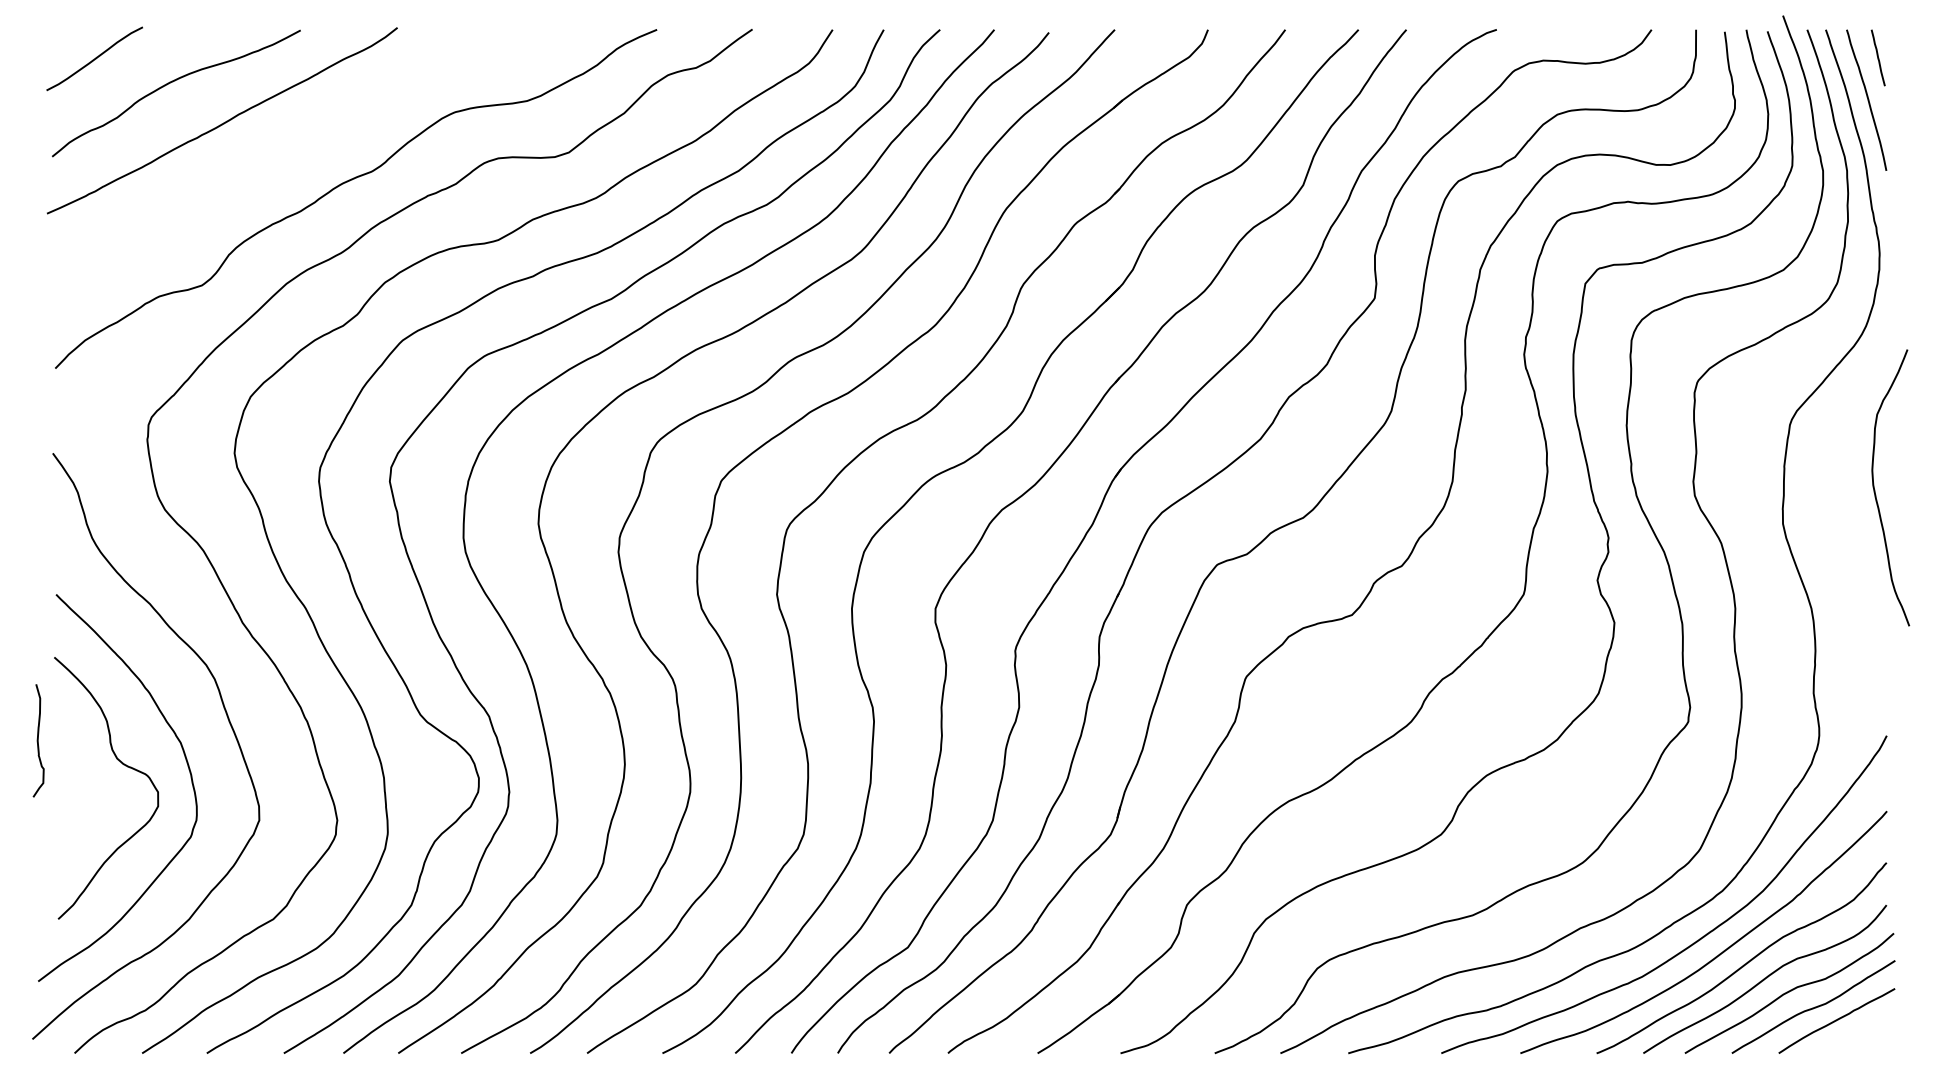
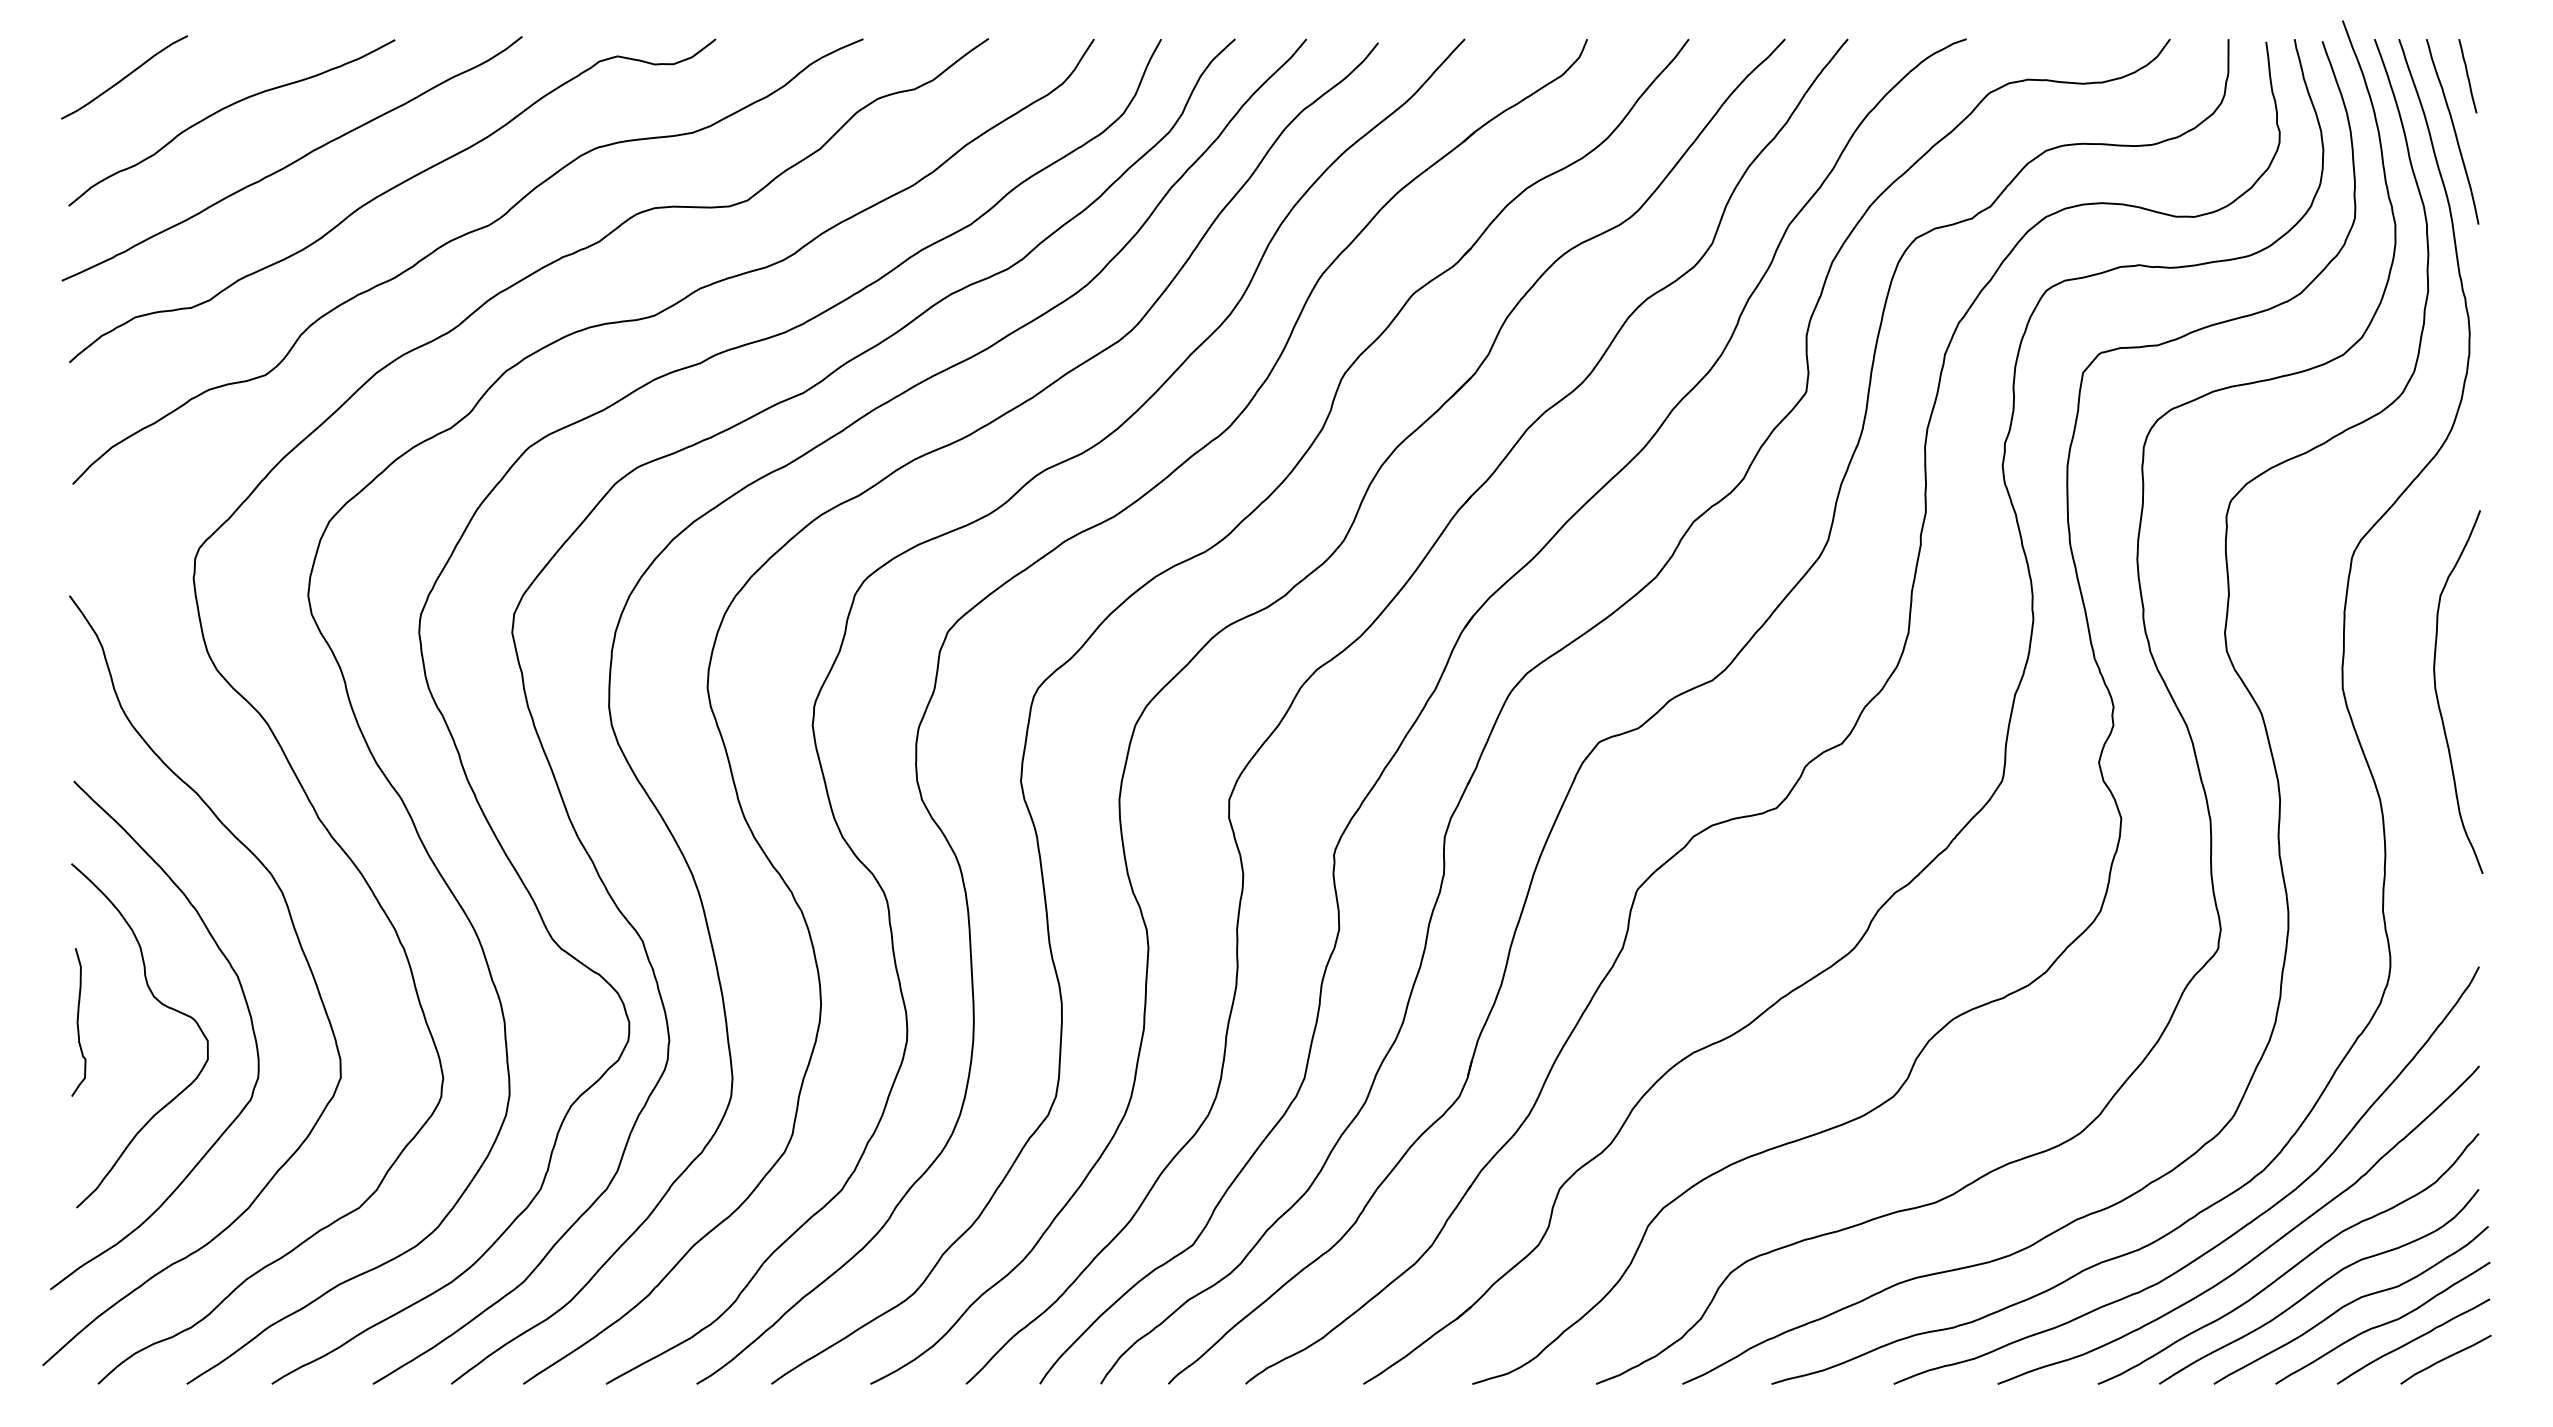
curve: (294, 146) -> (387, 192), added
curve: (1874, 488) -> (2437, 693), moved
curve: (38, 740) -> (78, 1022), moved
curve: (1861, 1034) -> (2445, 1359), added

